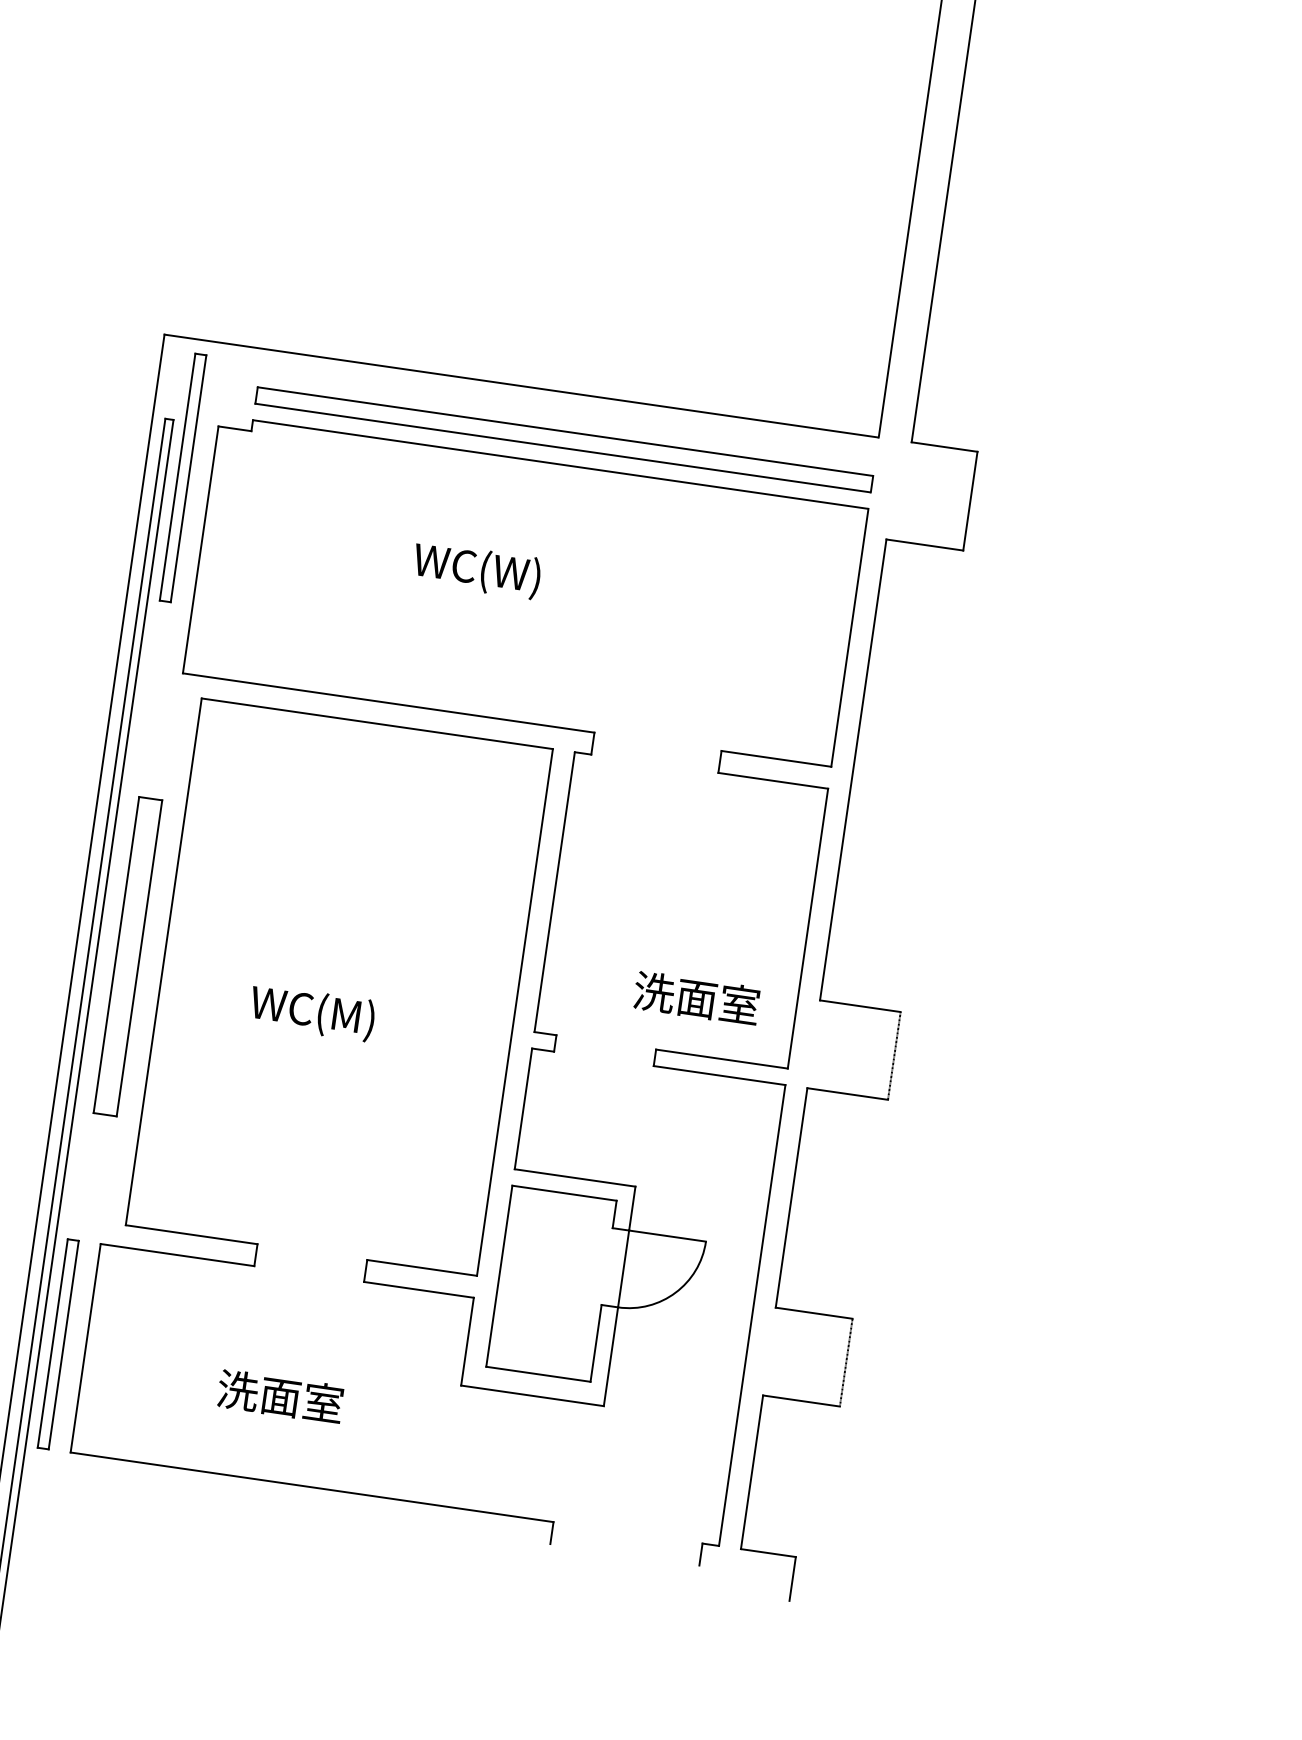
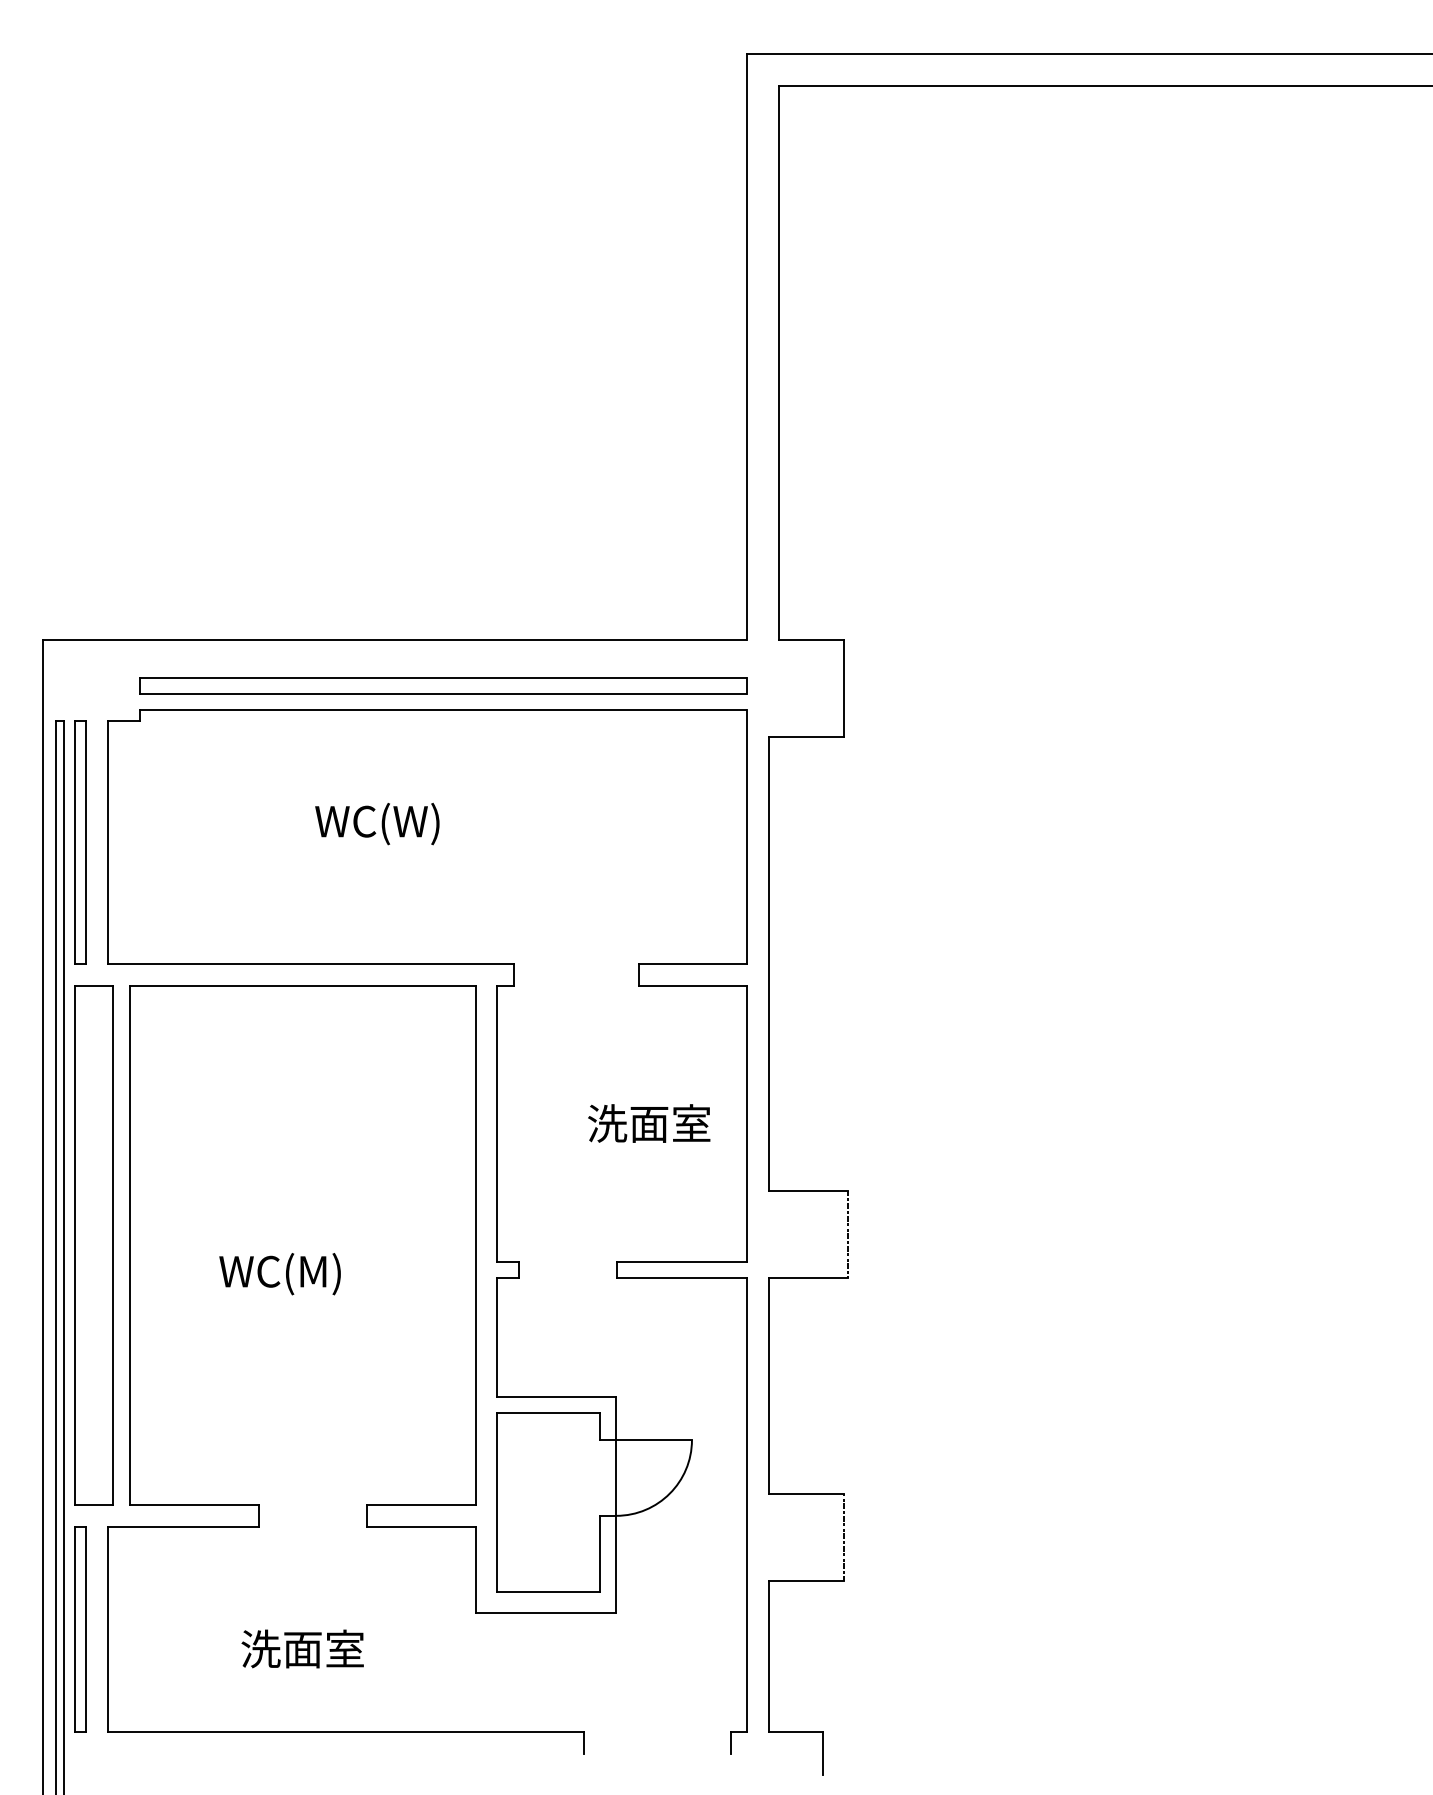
part: (182, 477) -> (80, 842), moved
part: (127, 956) -> (93, 1245), size x1.67
text: (697, 998) -> (649, 1123), moved

